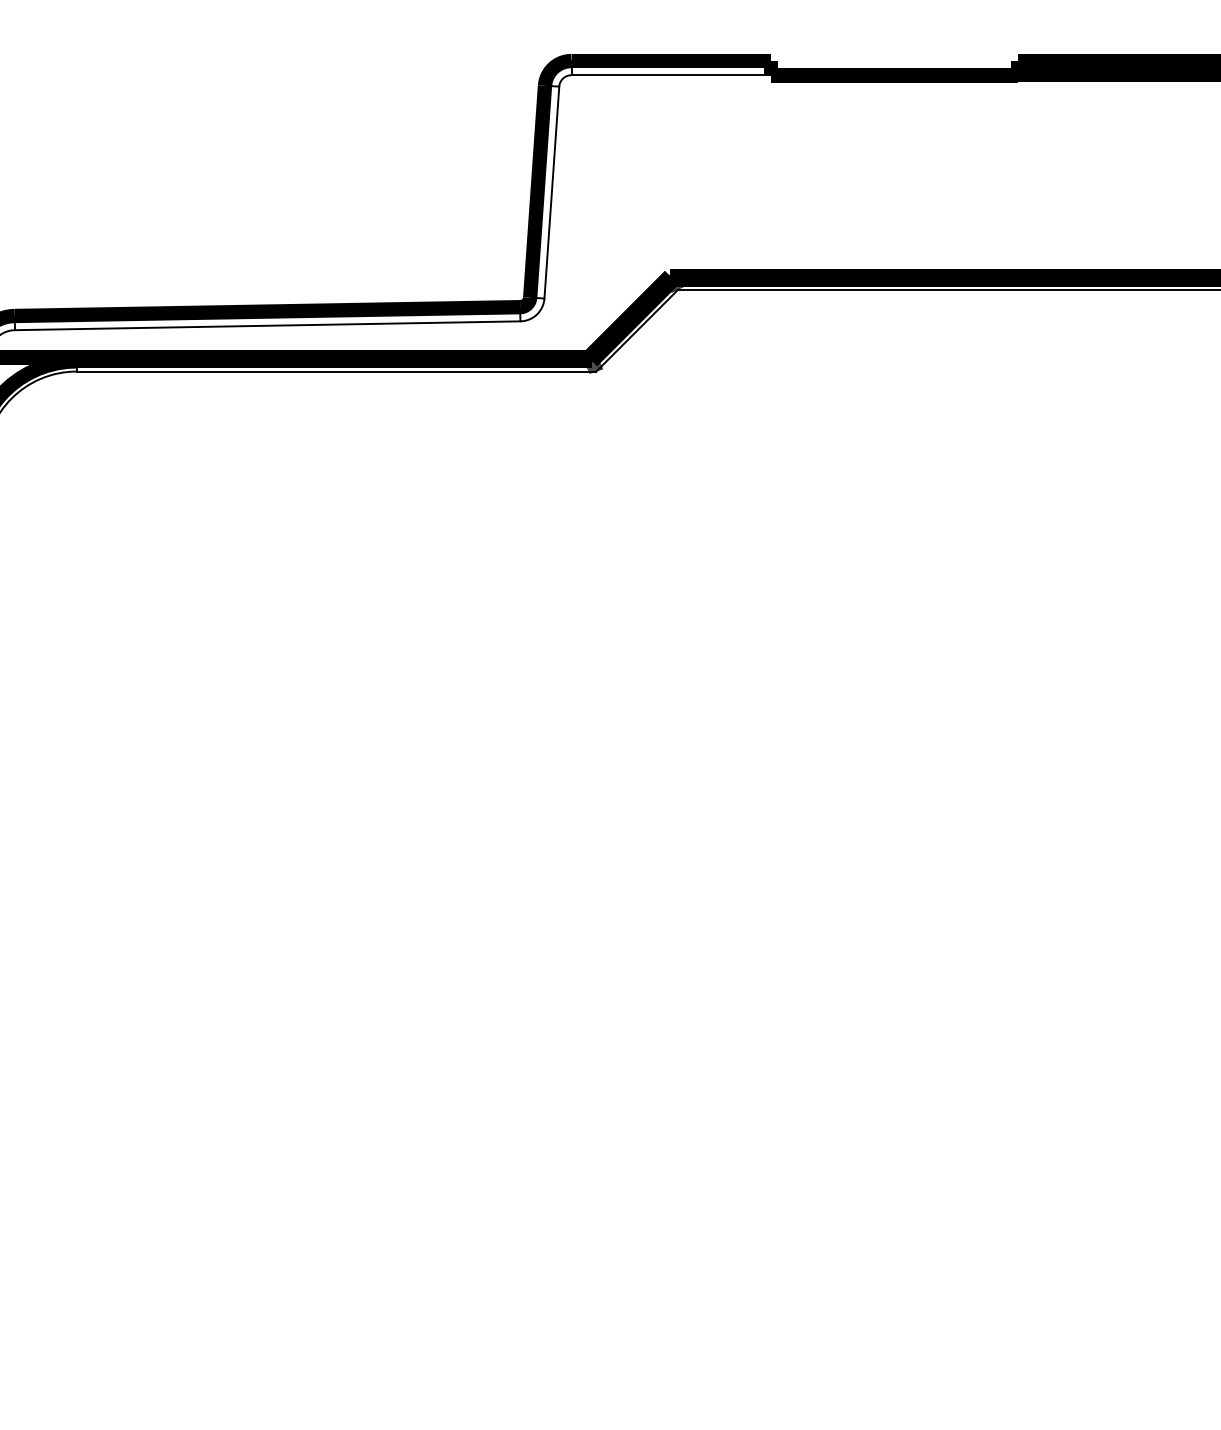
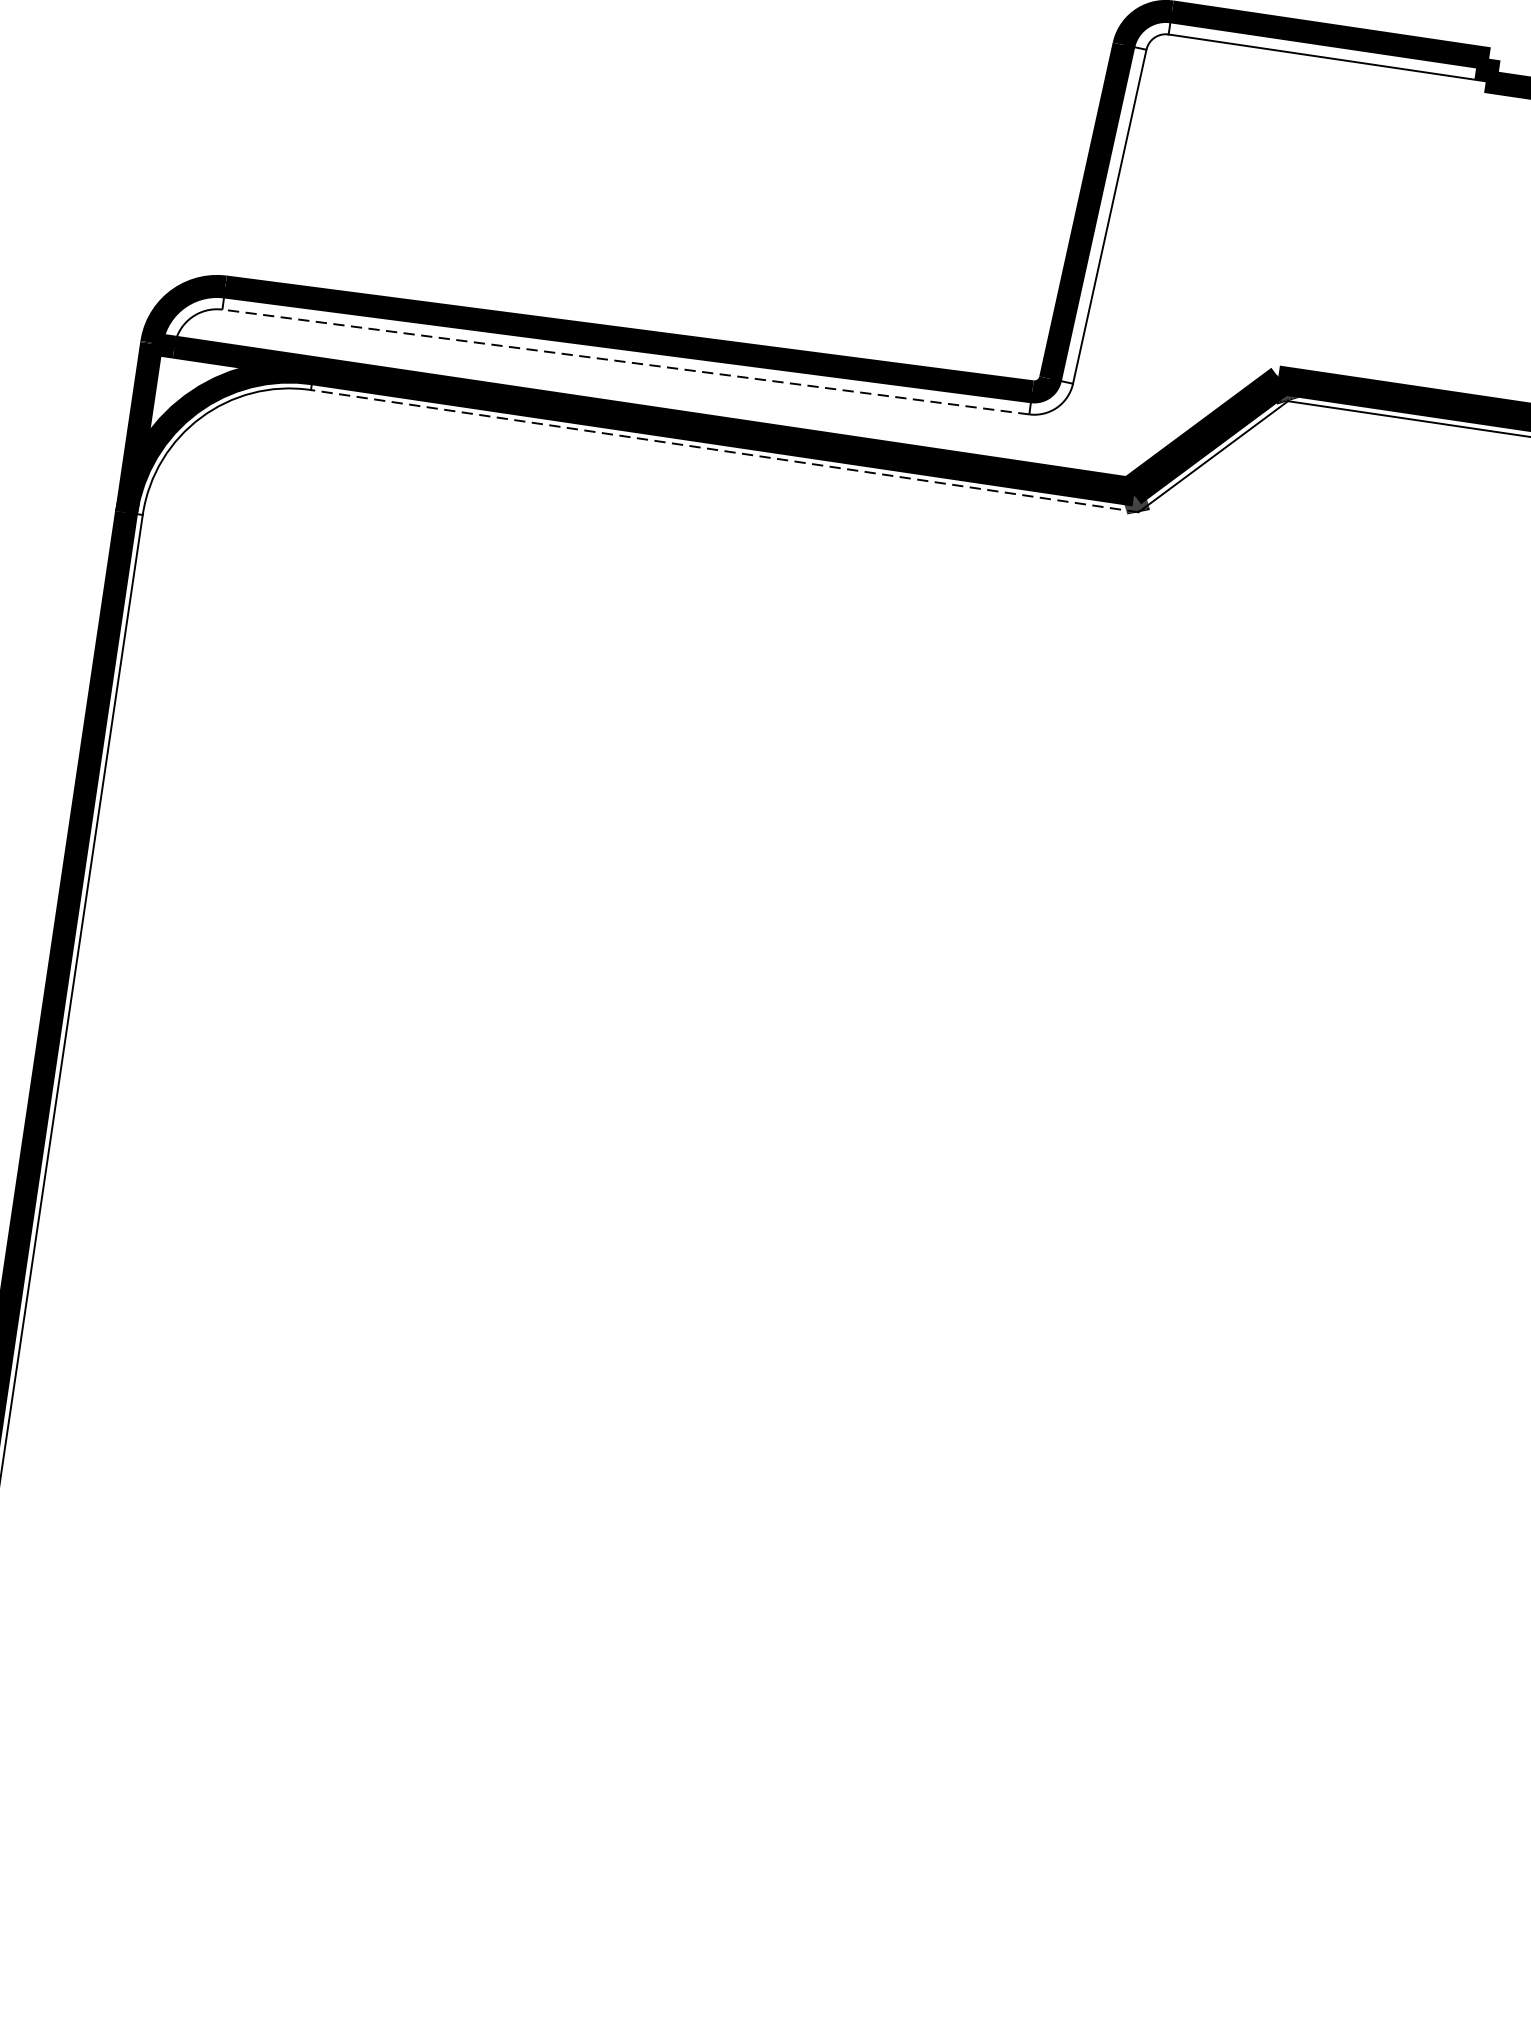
line: (267, 325) -> (625, 361), solid -> dashed
line: (336, 371) -> (724, 451), solid -> dashed

